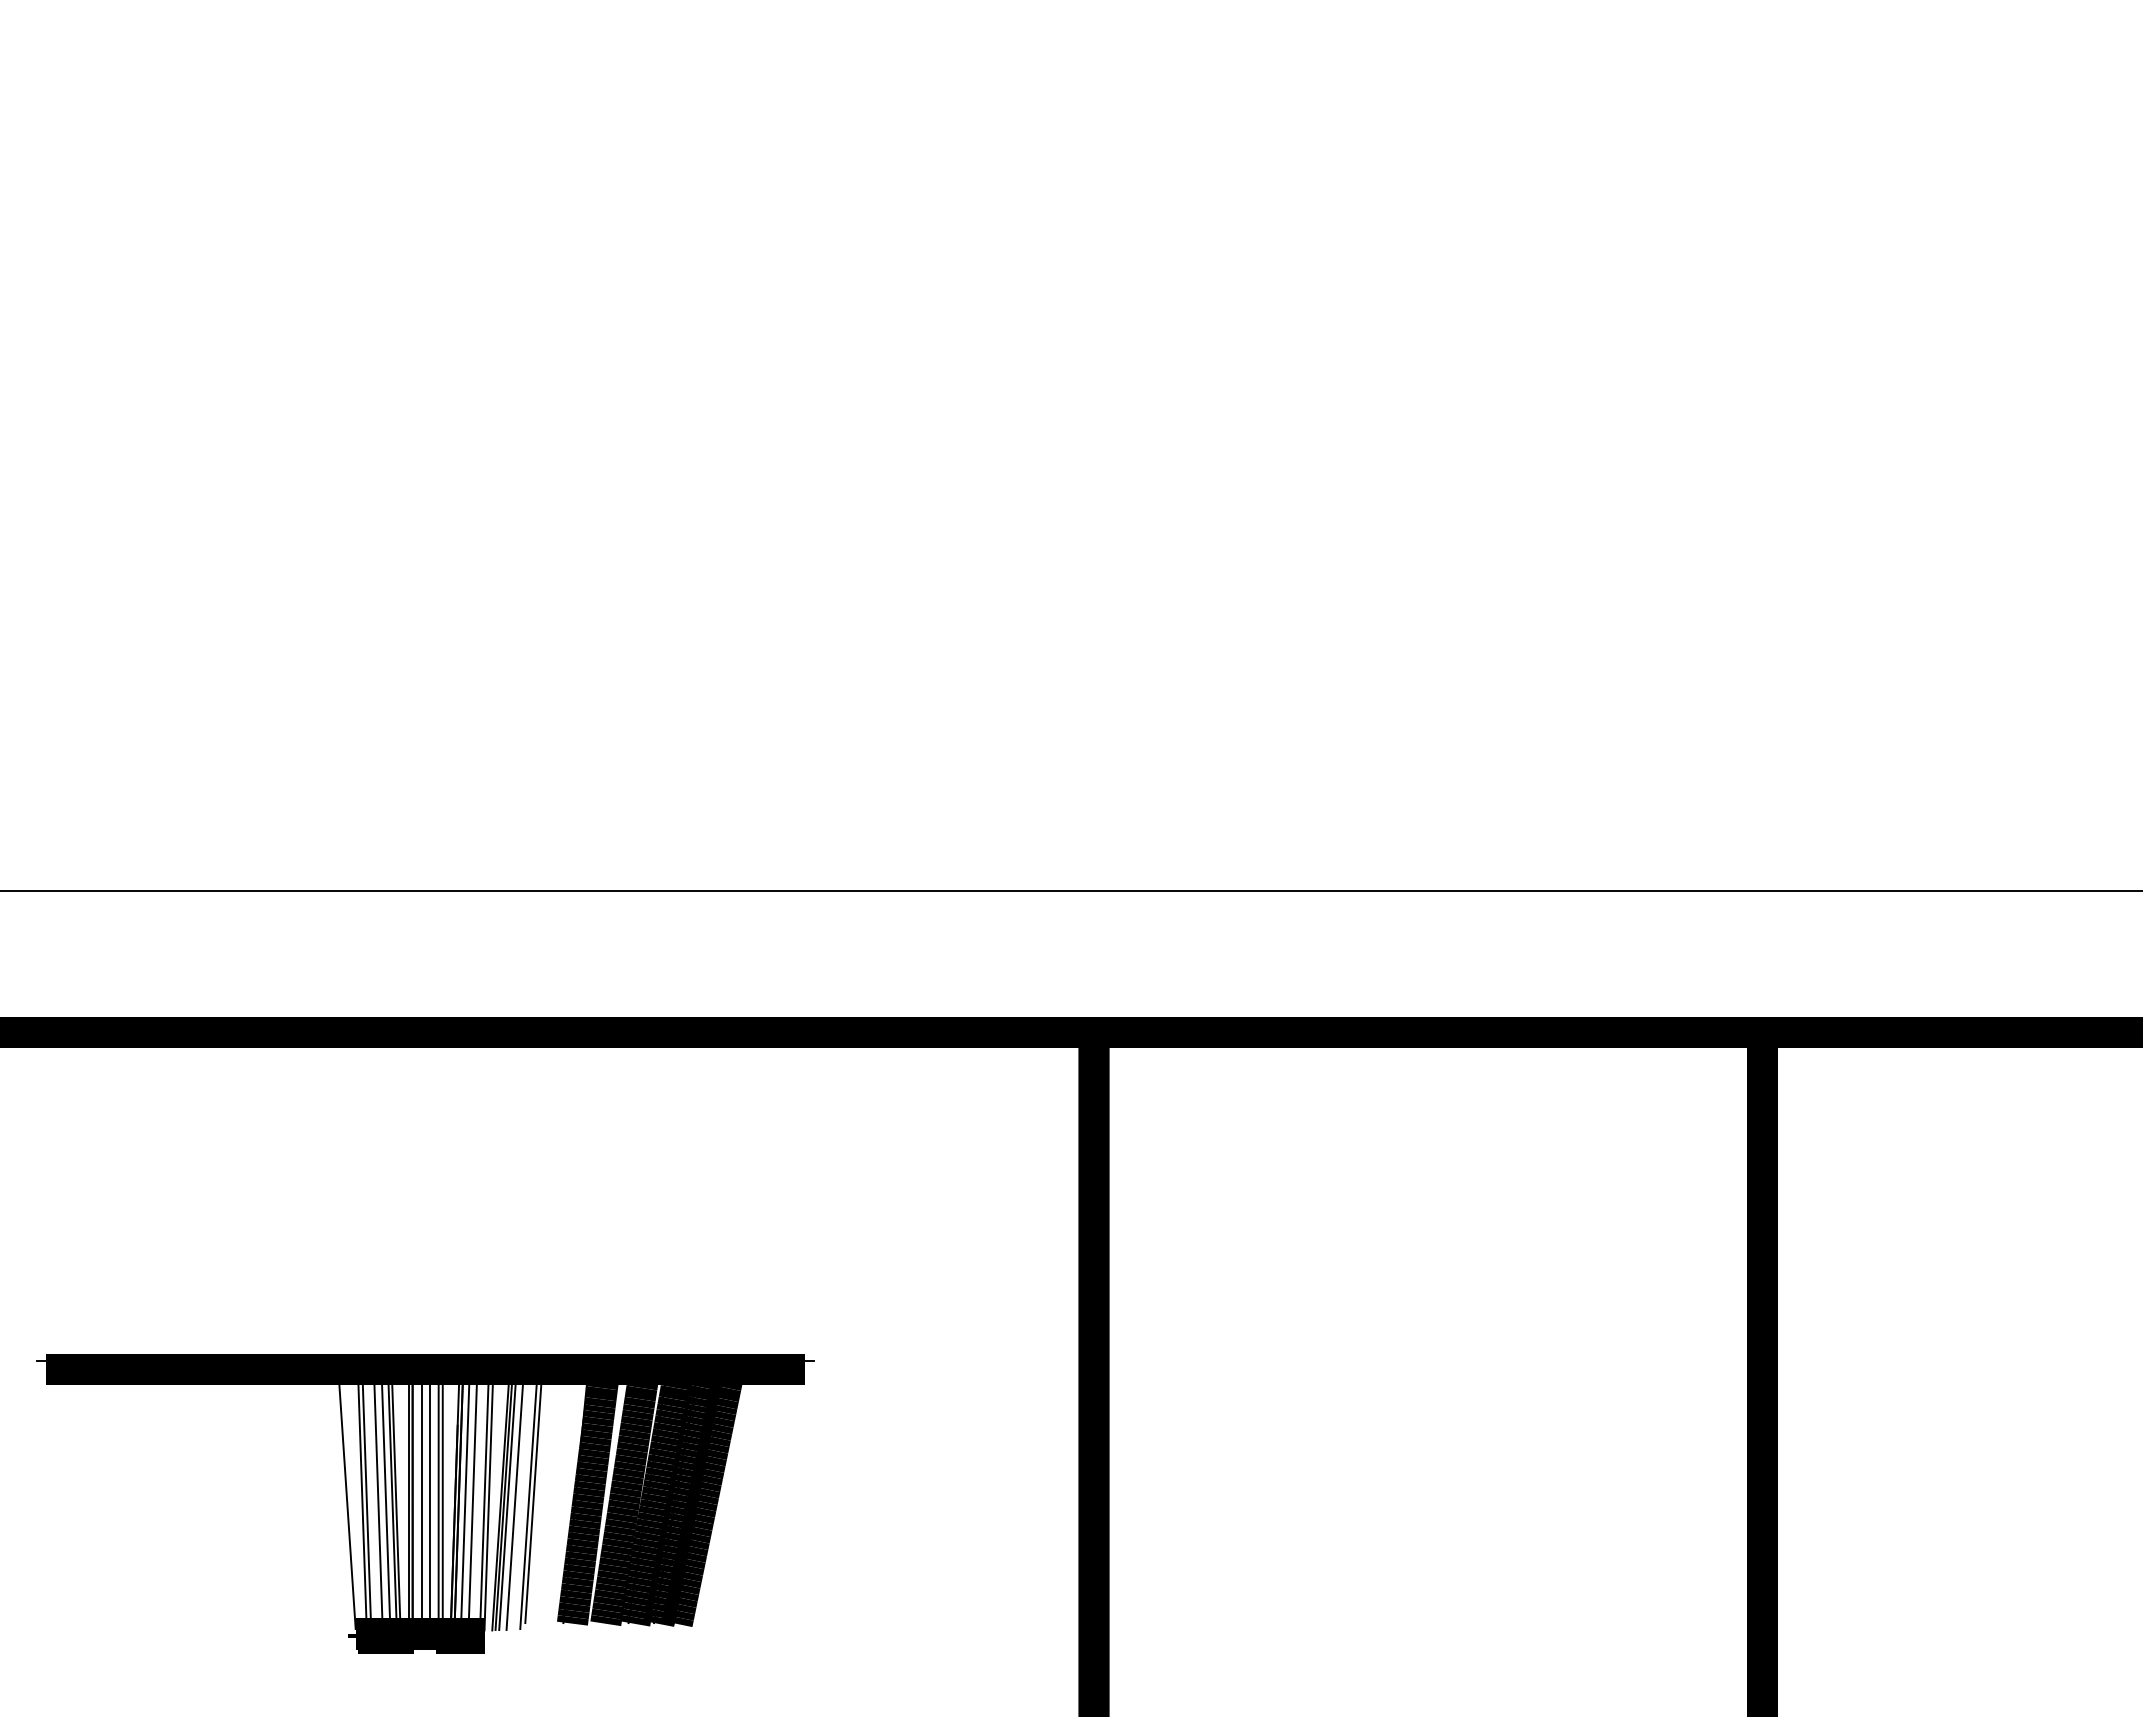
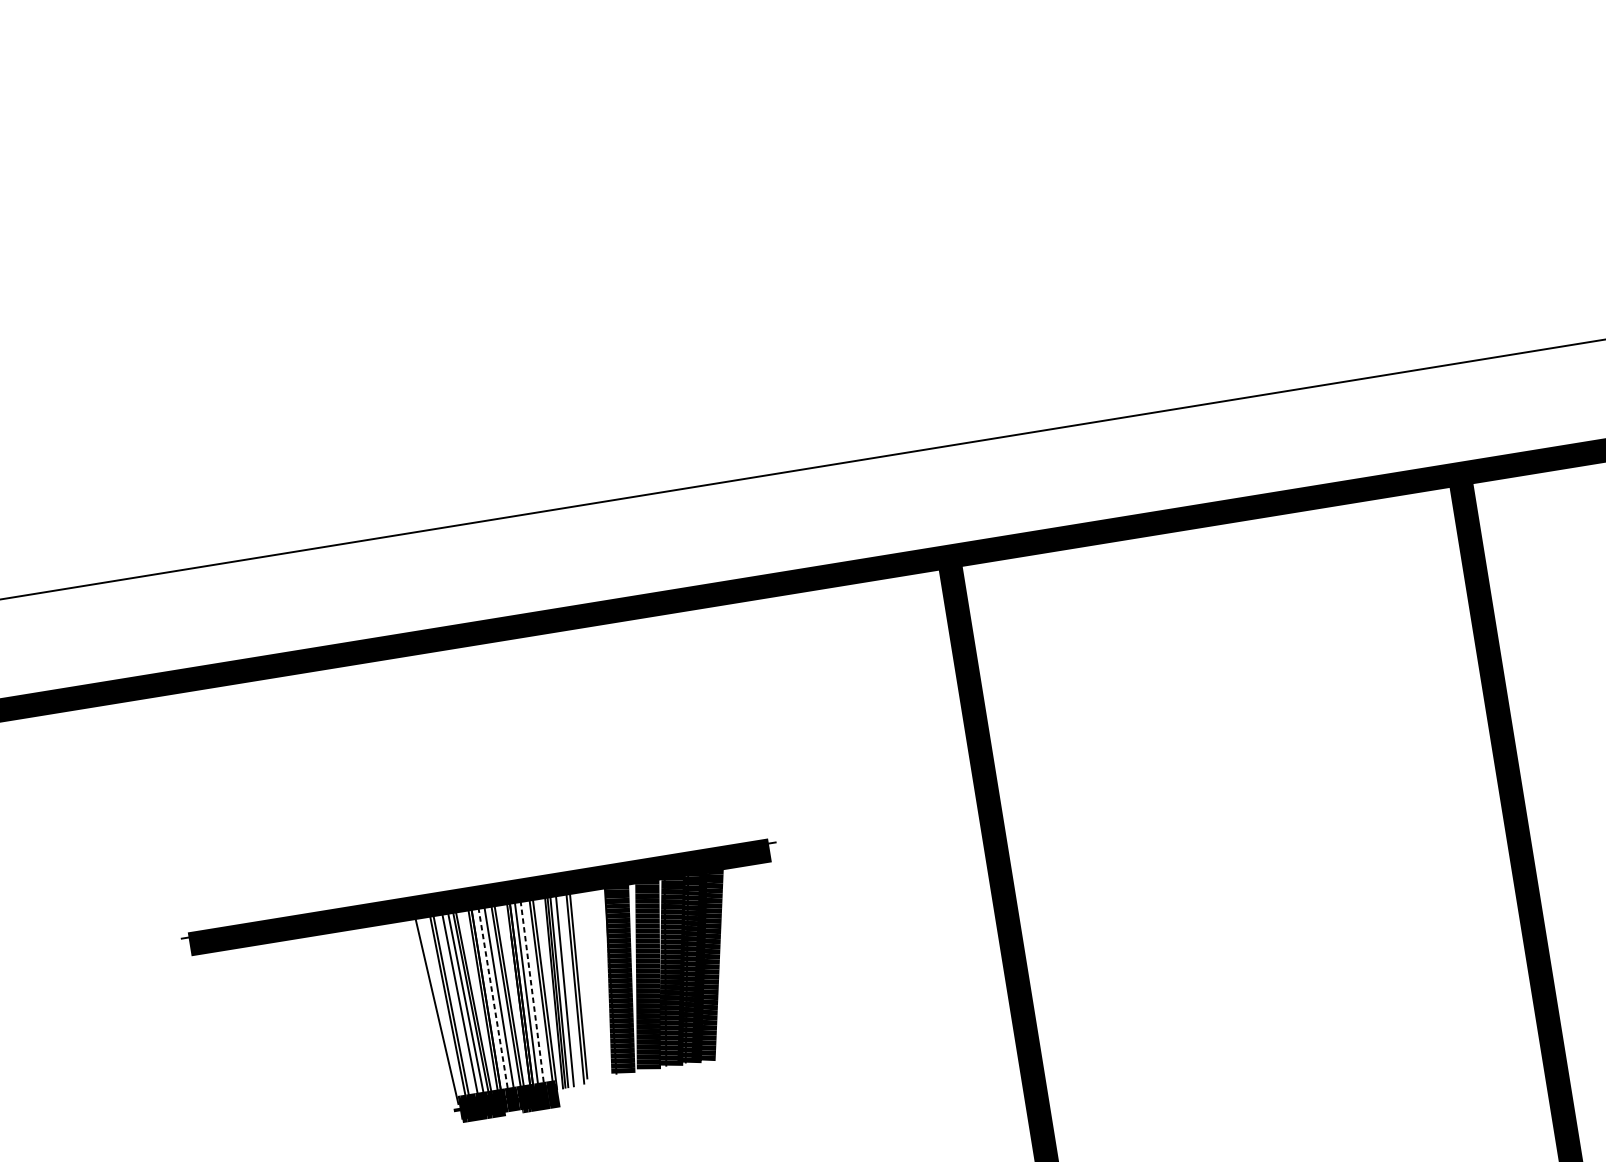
line: (421, 1501) -> (492, 998), solid -> dashed
line: (472, 1501) -> (531, 992), solid -> dashed

